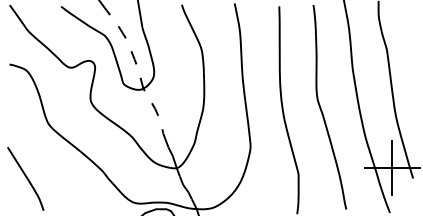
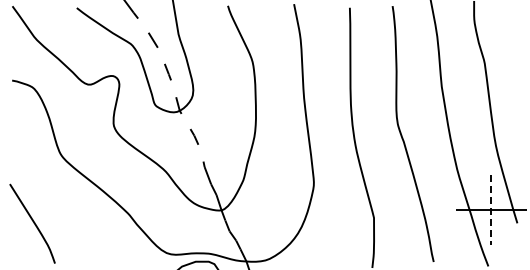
line: (392, 168) -> (491, 210), solid -> dashed

